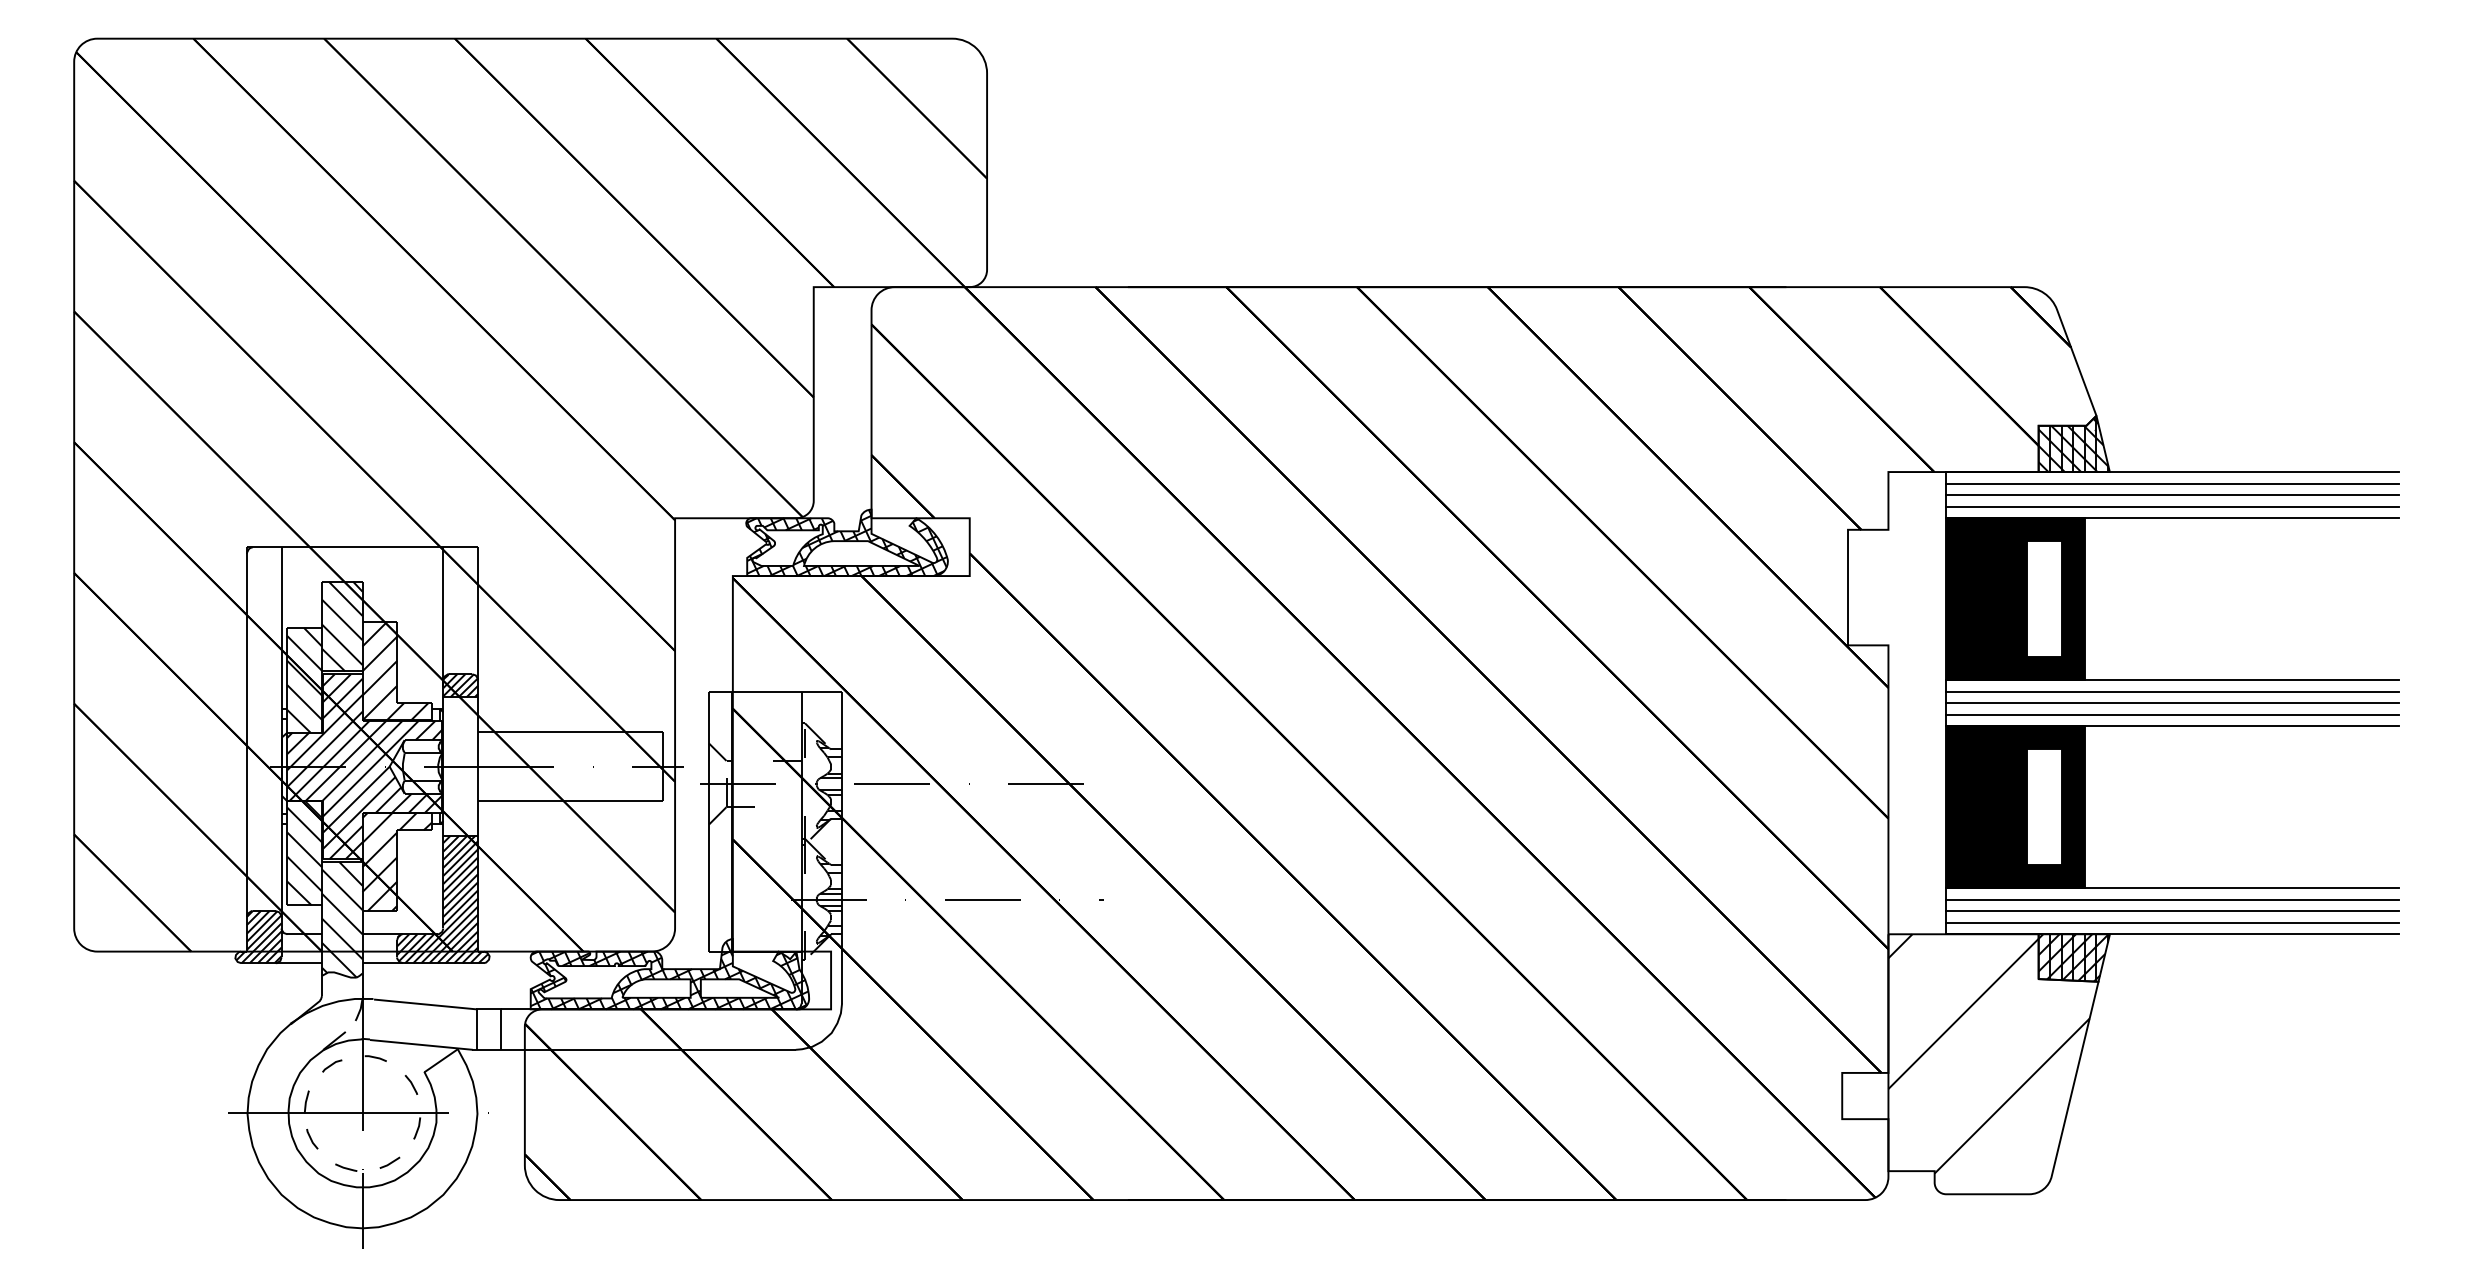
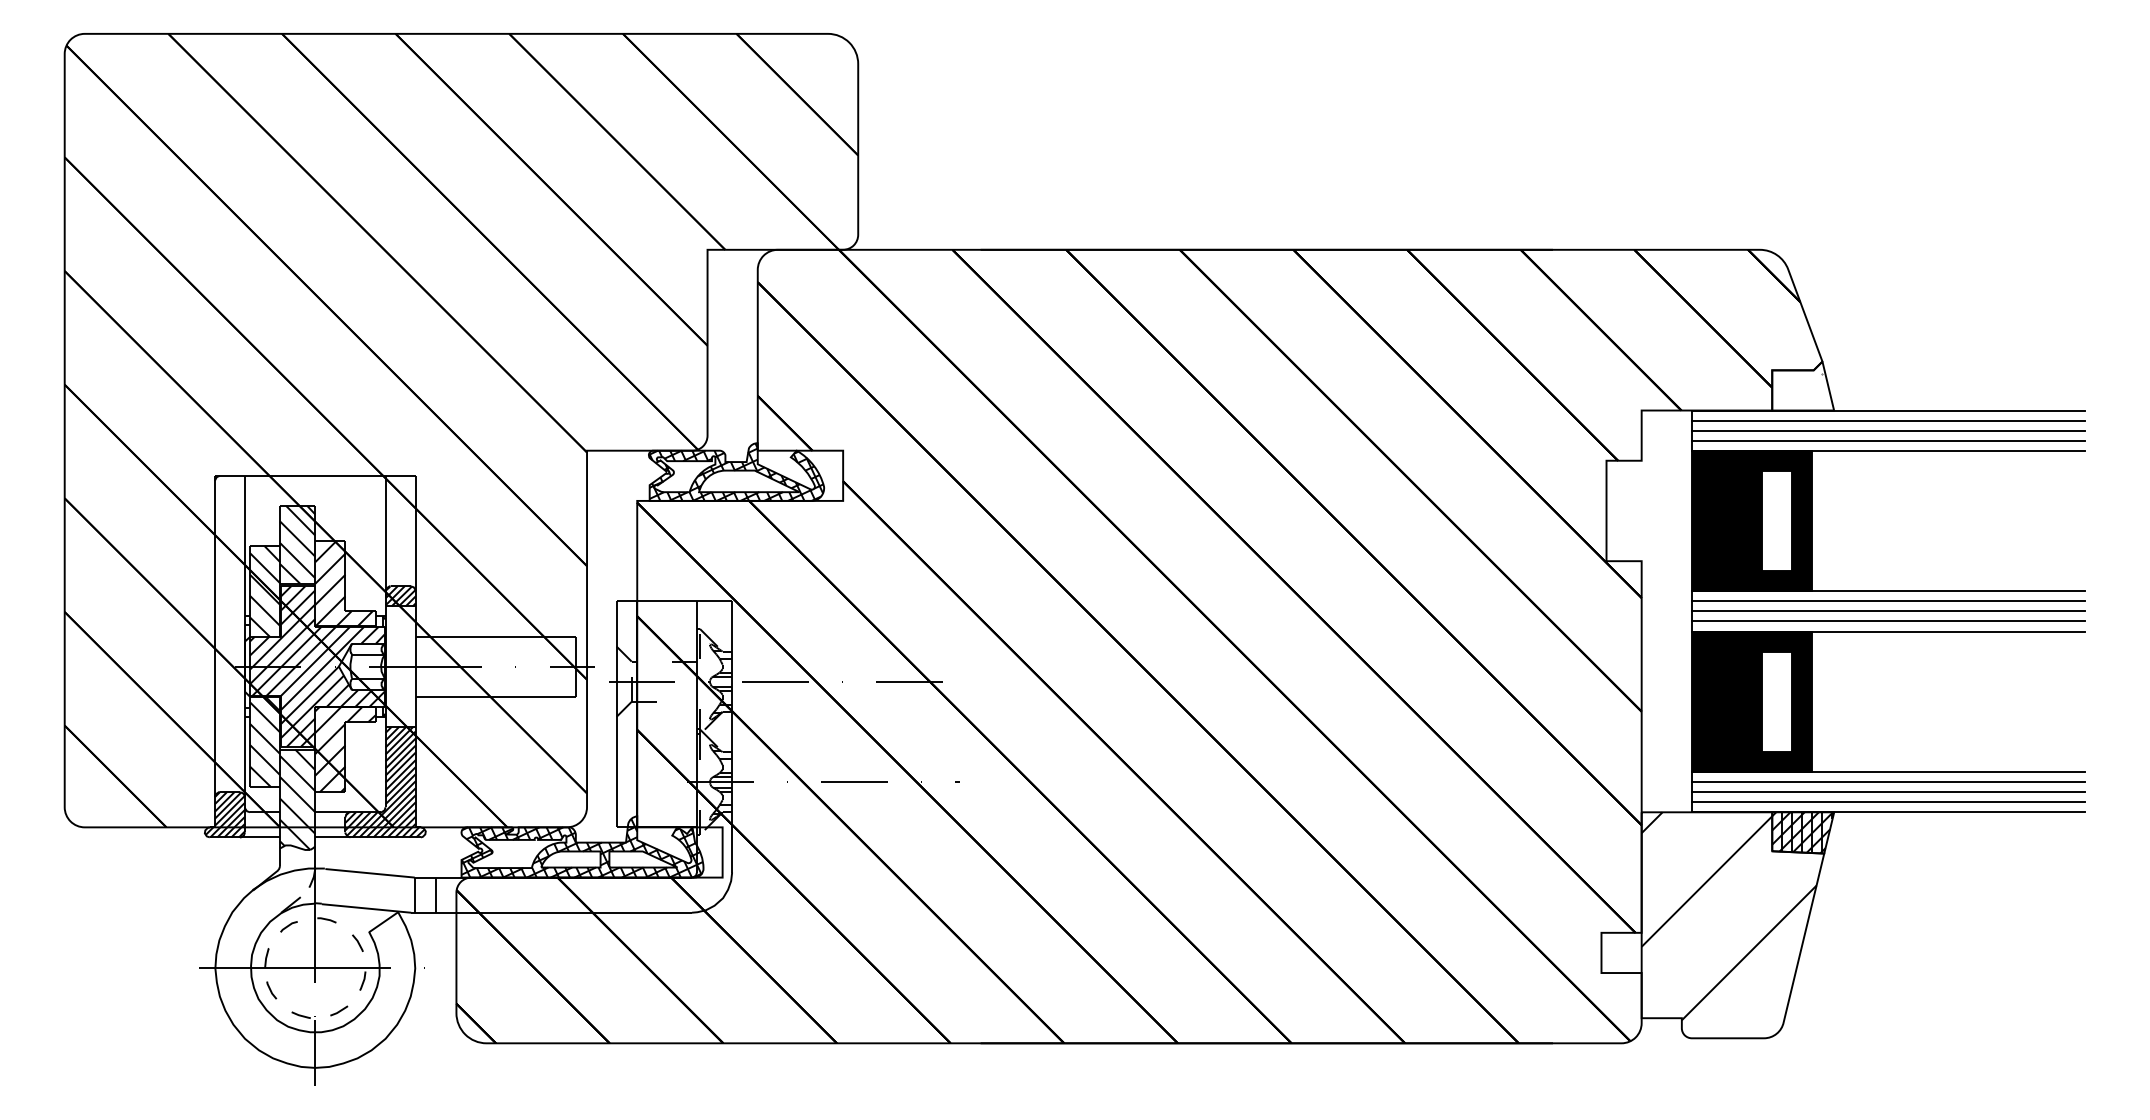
hatch: (2073, 443) -> (1802, 385), removed

